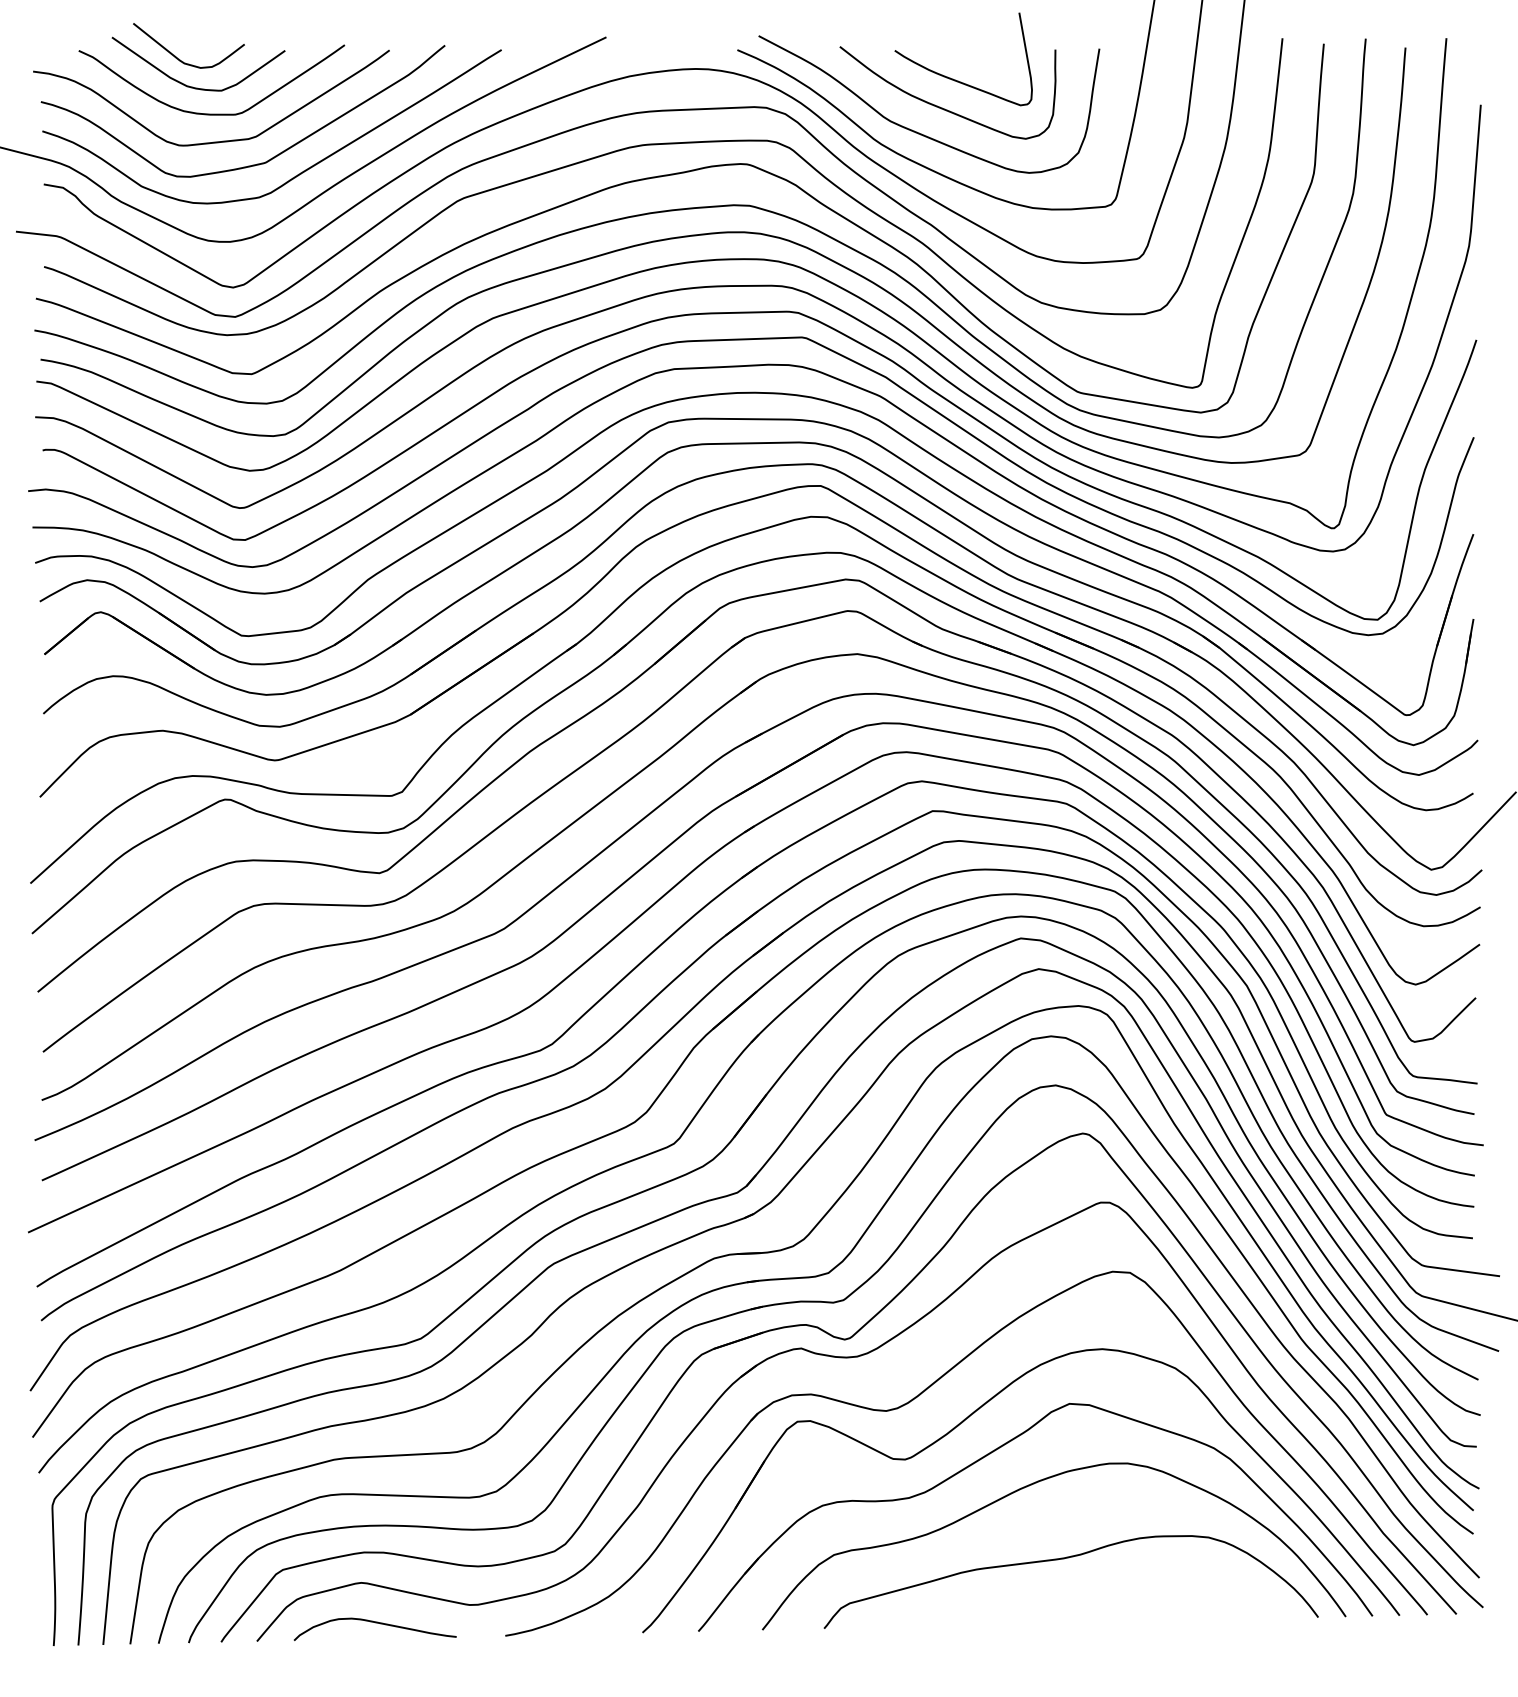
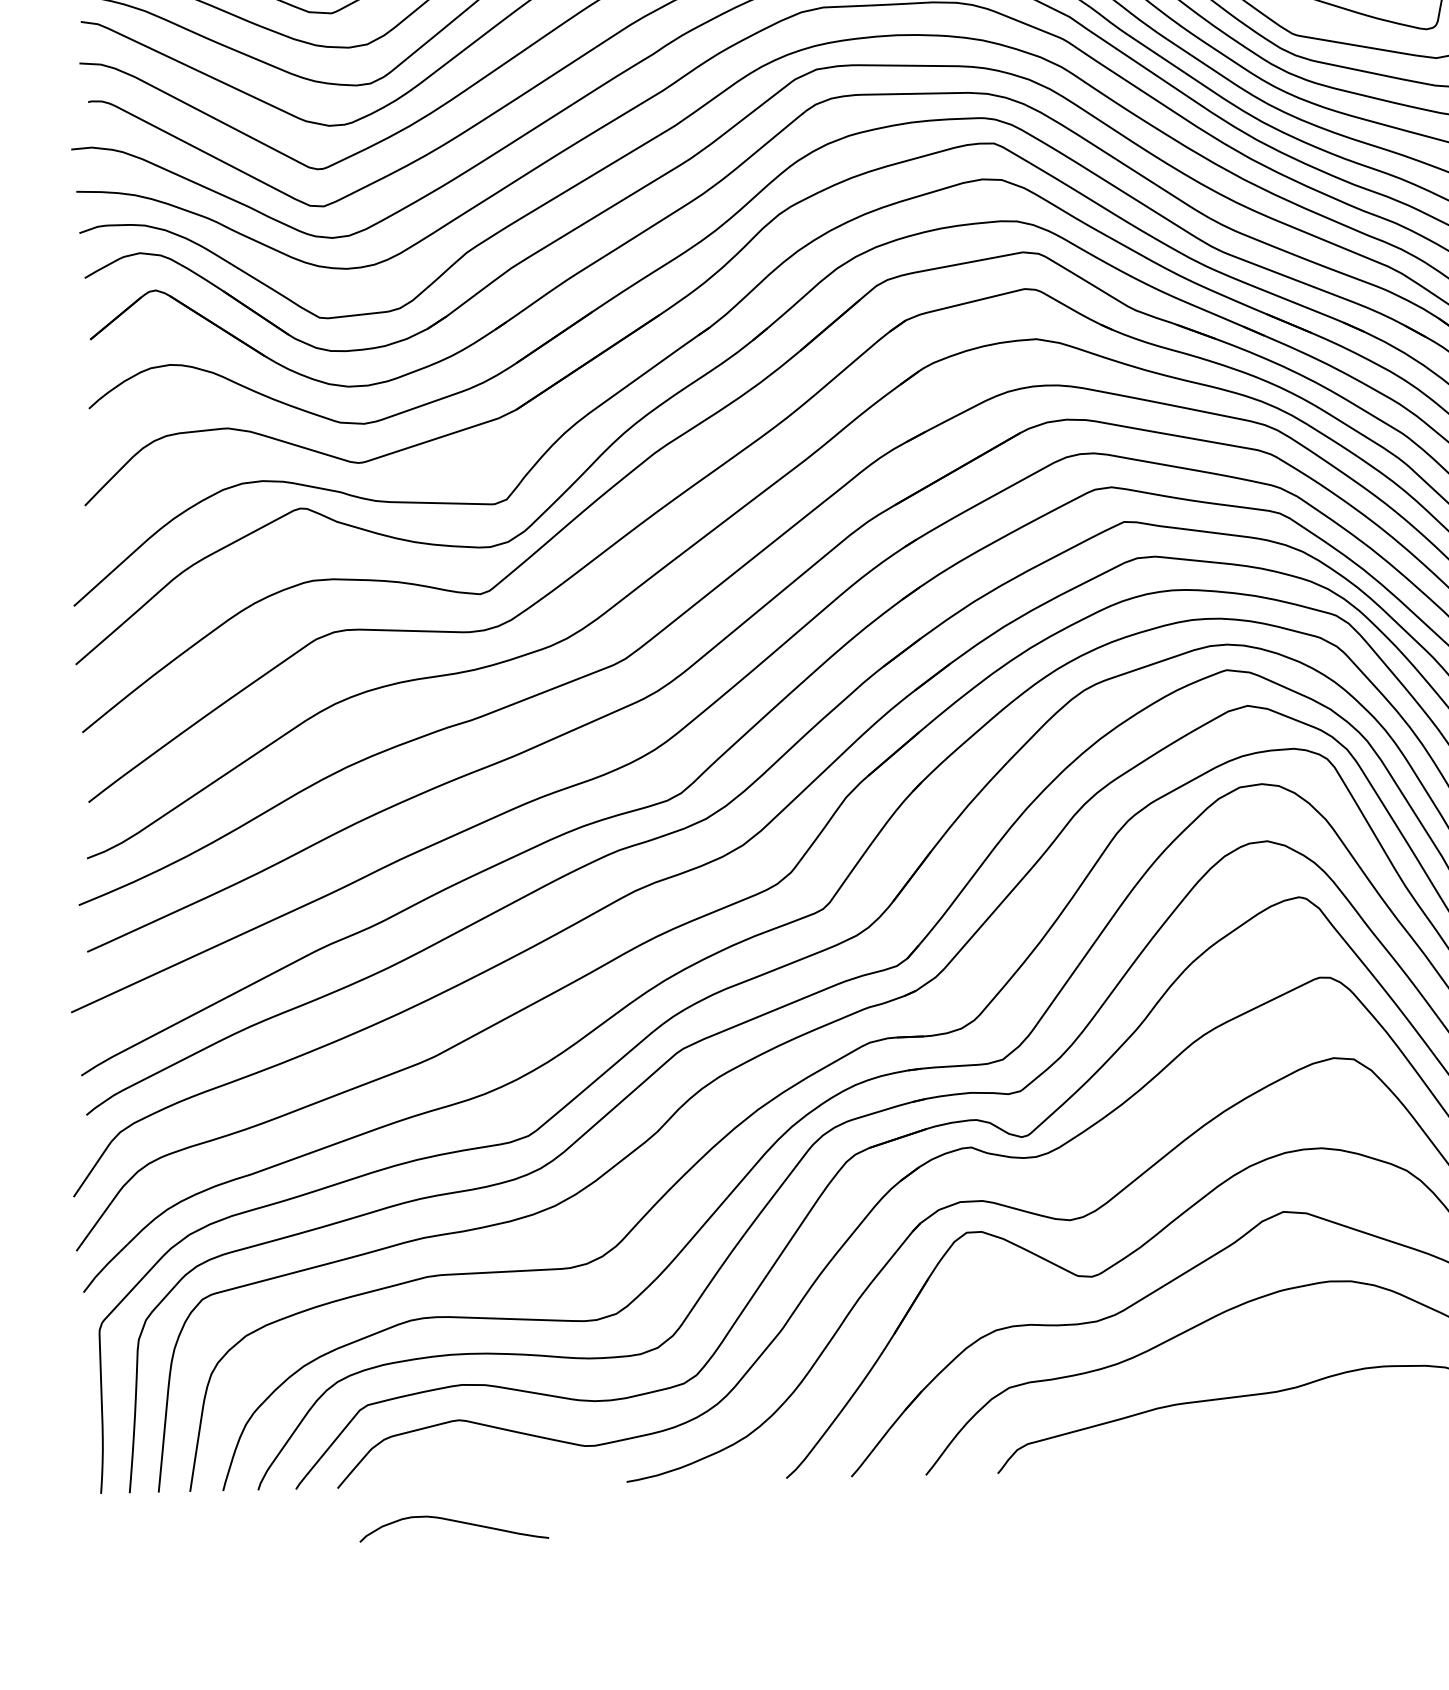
curve: (375, 1623) -> (454, 1522), moved

